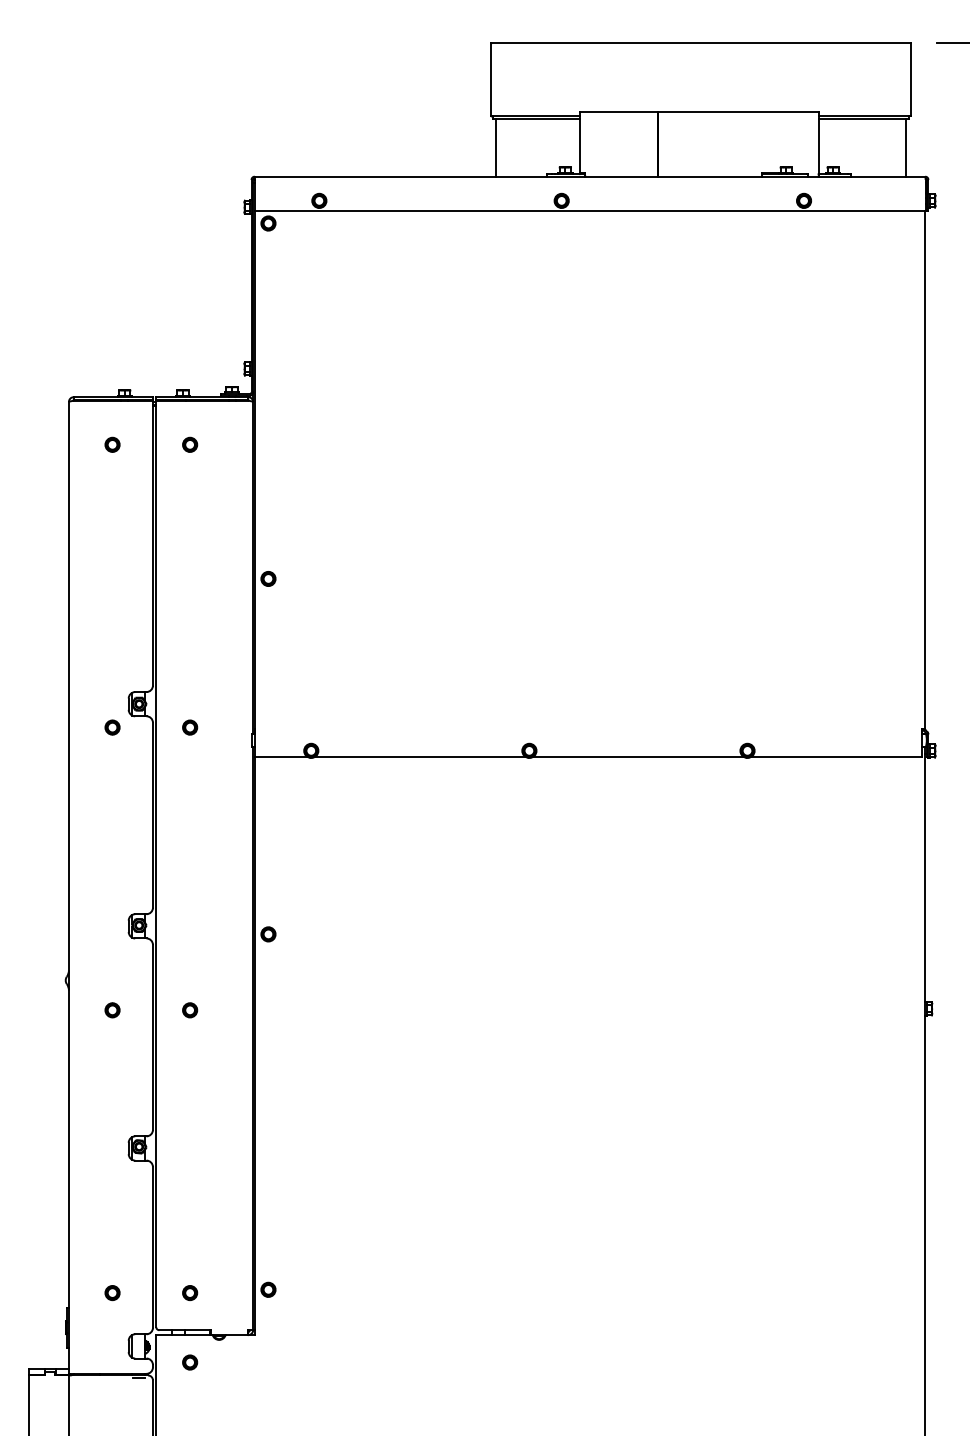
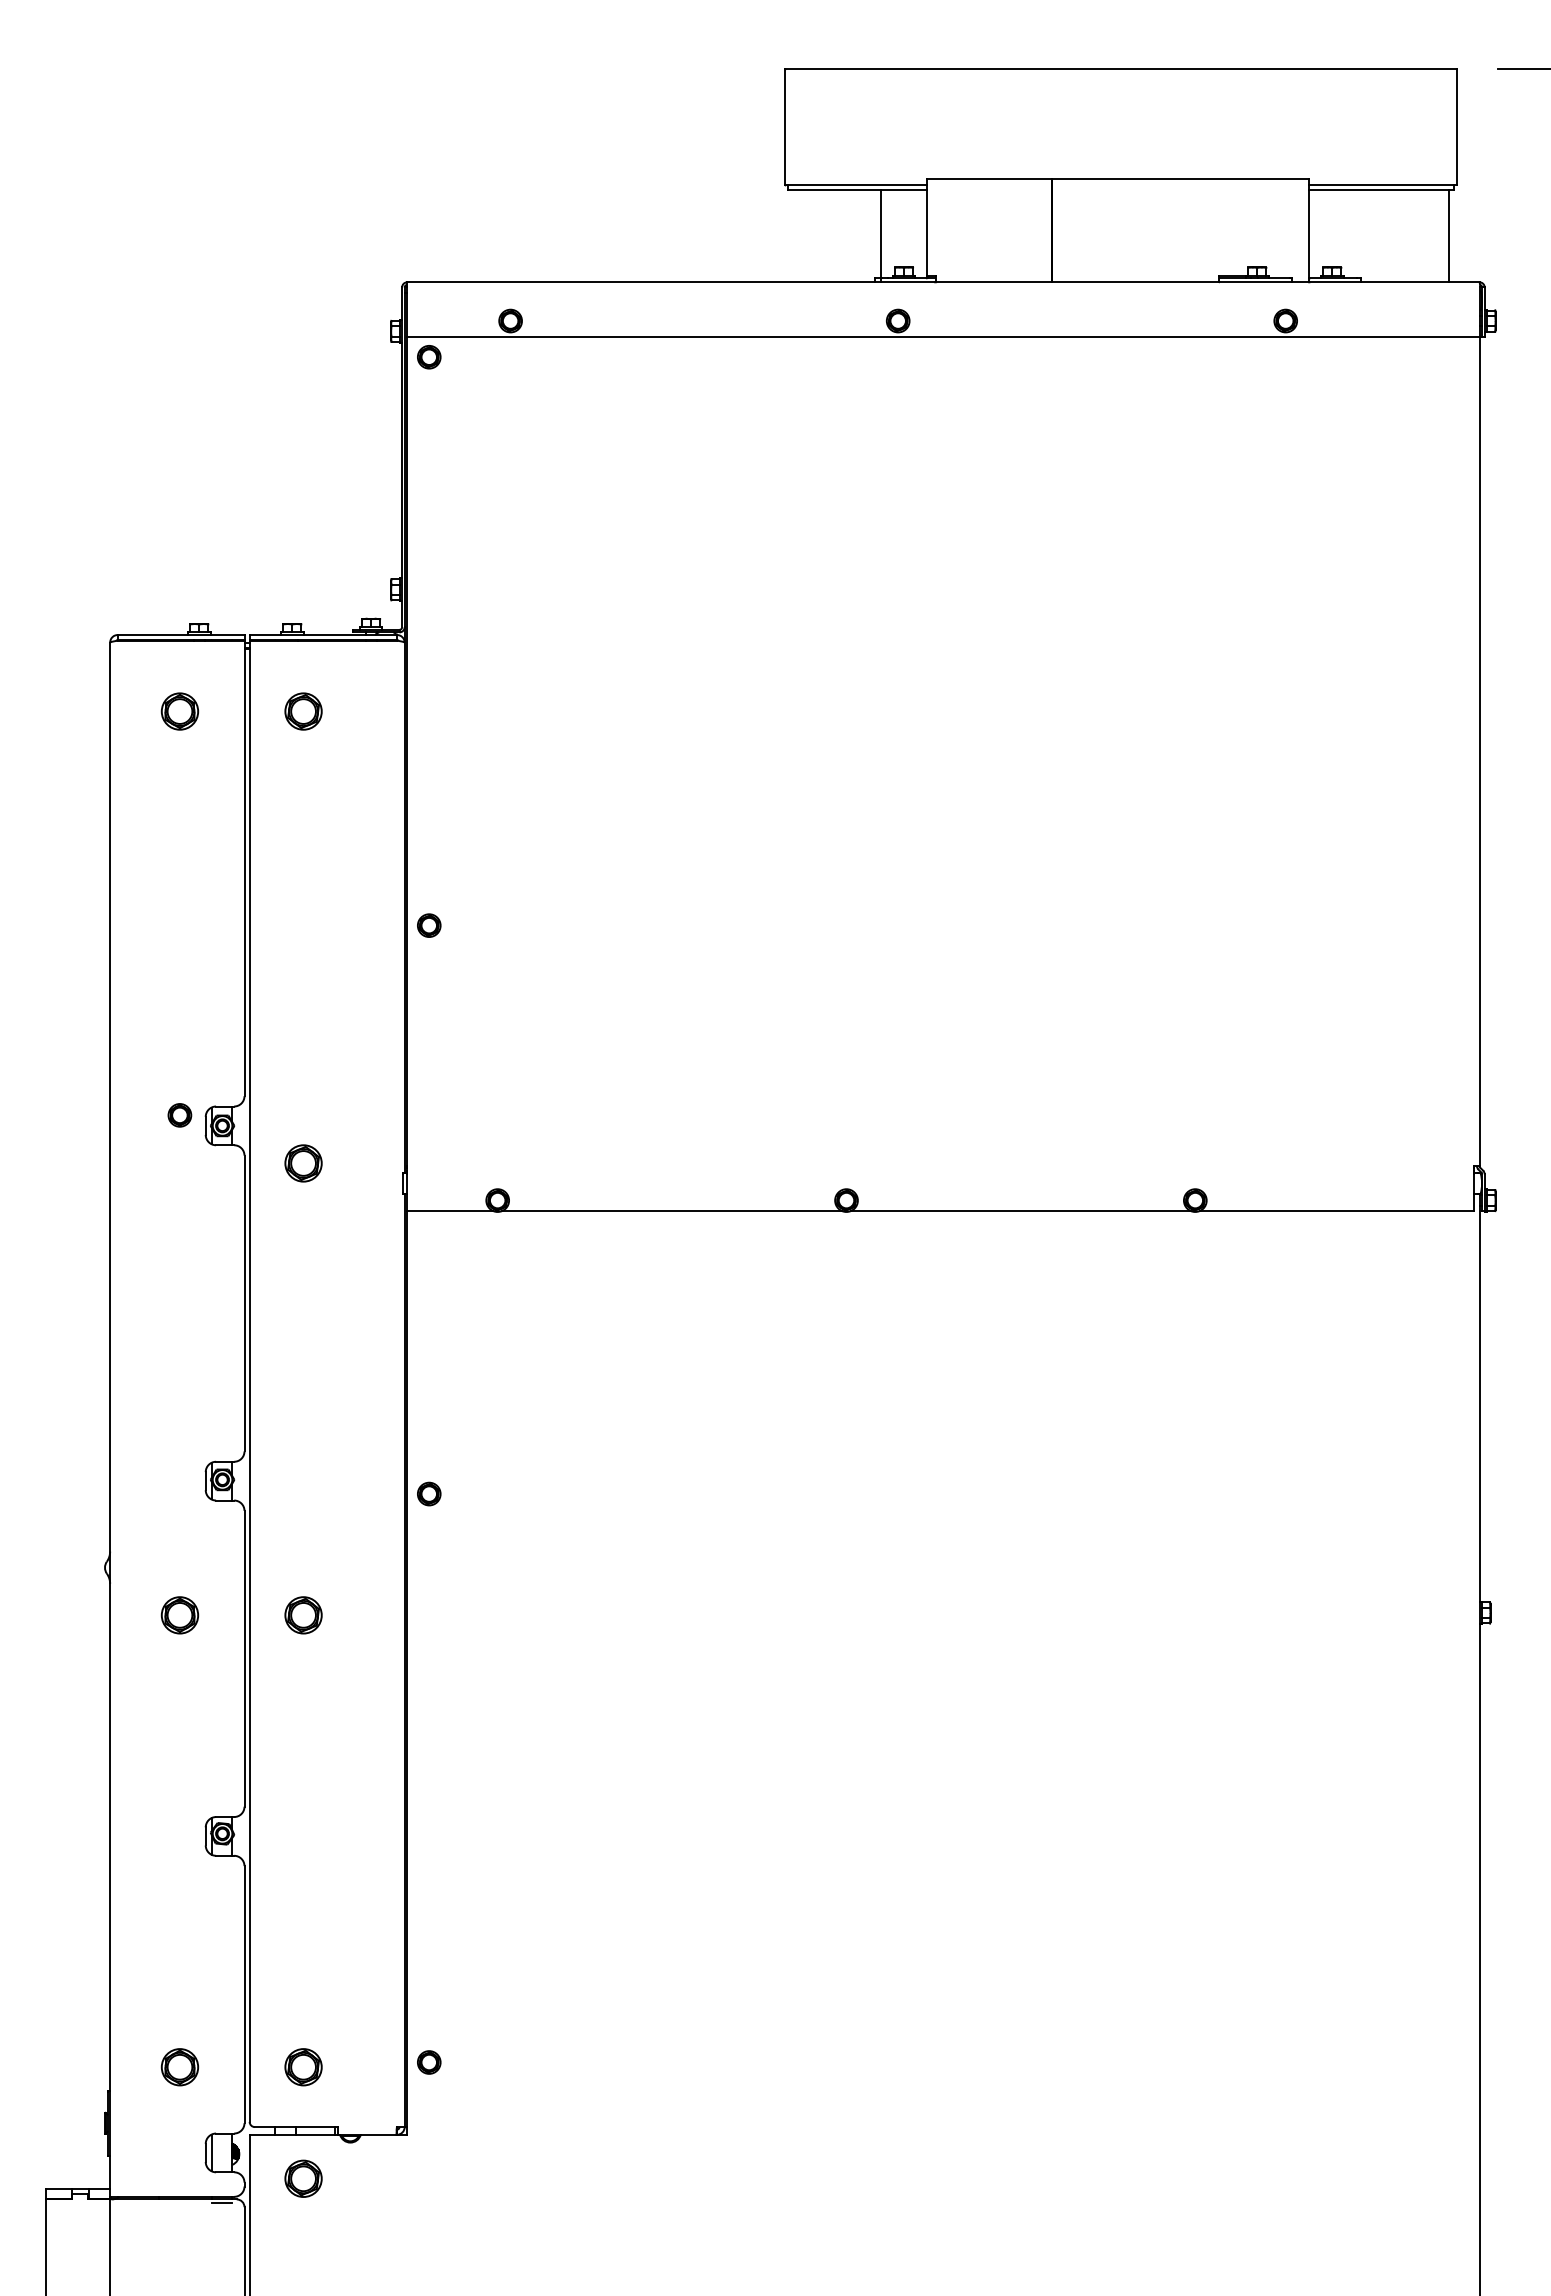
line: (495, 147) -> (880, 235), moved
part: (112, 444) -> (179, 710), size x1.6
part: (190, 444) -> (304, 710), size x1.6
part: (112, 727) -> (179, 1115), moved
part: (190, 727) -> (304, 1163), size x1.6
part: (112, 1010) -> (179, 1615), size x1.6
part: (190, 1010) -> (304, 1615), size x1.6
part: (112, 1293) -> (179, 2068), size x1.6
part: (190, 1293) -> (304, 2068), size x1.6
part: (190, 1362) -> (304, 2178), size x1.6

